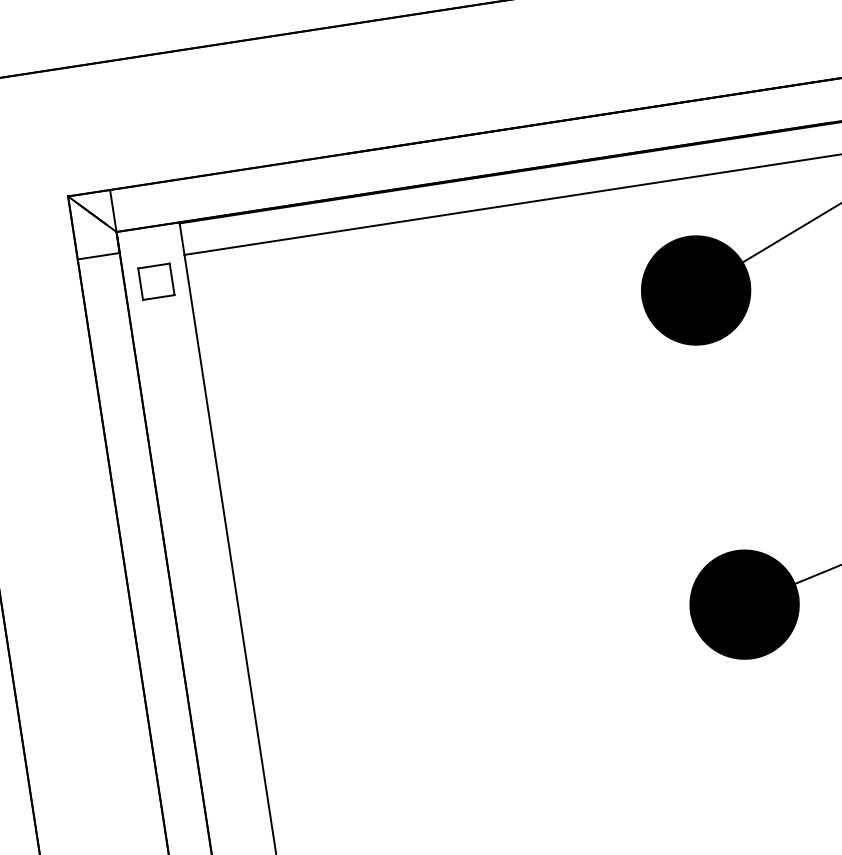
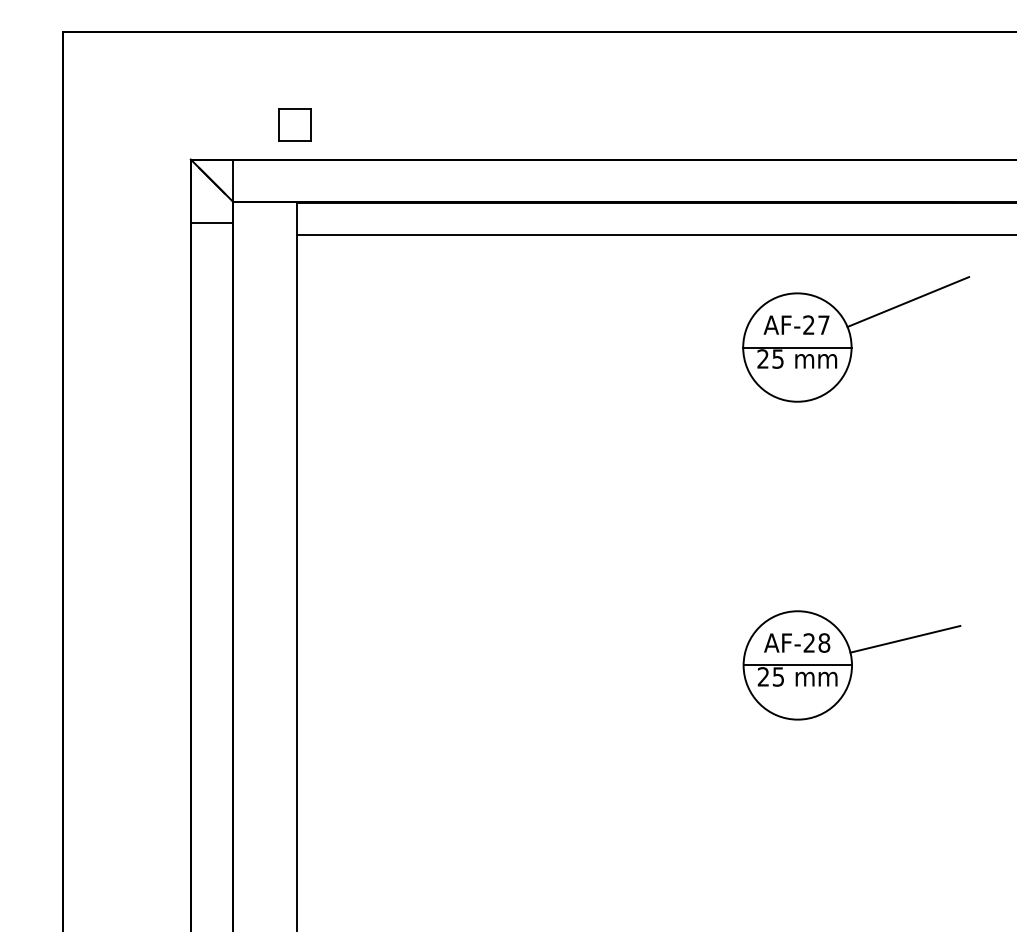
part: (155, 281) -> (294, 124), moved
fill: (696, 290) -> (797, 347), removed
fill: (744, 604) -> (797, 665), removed

